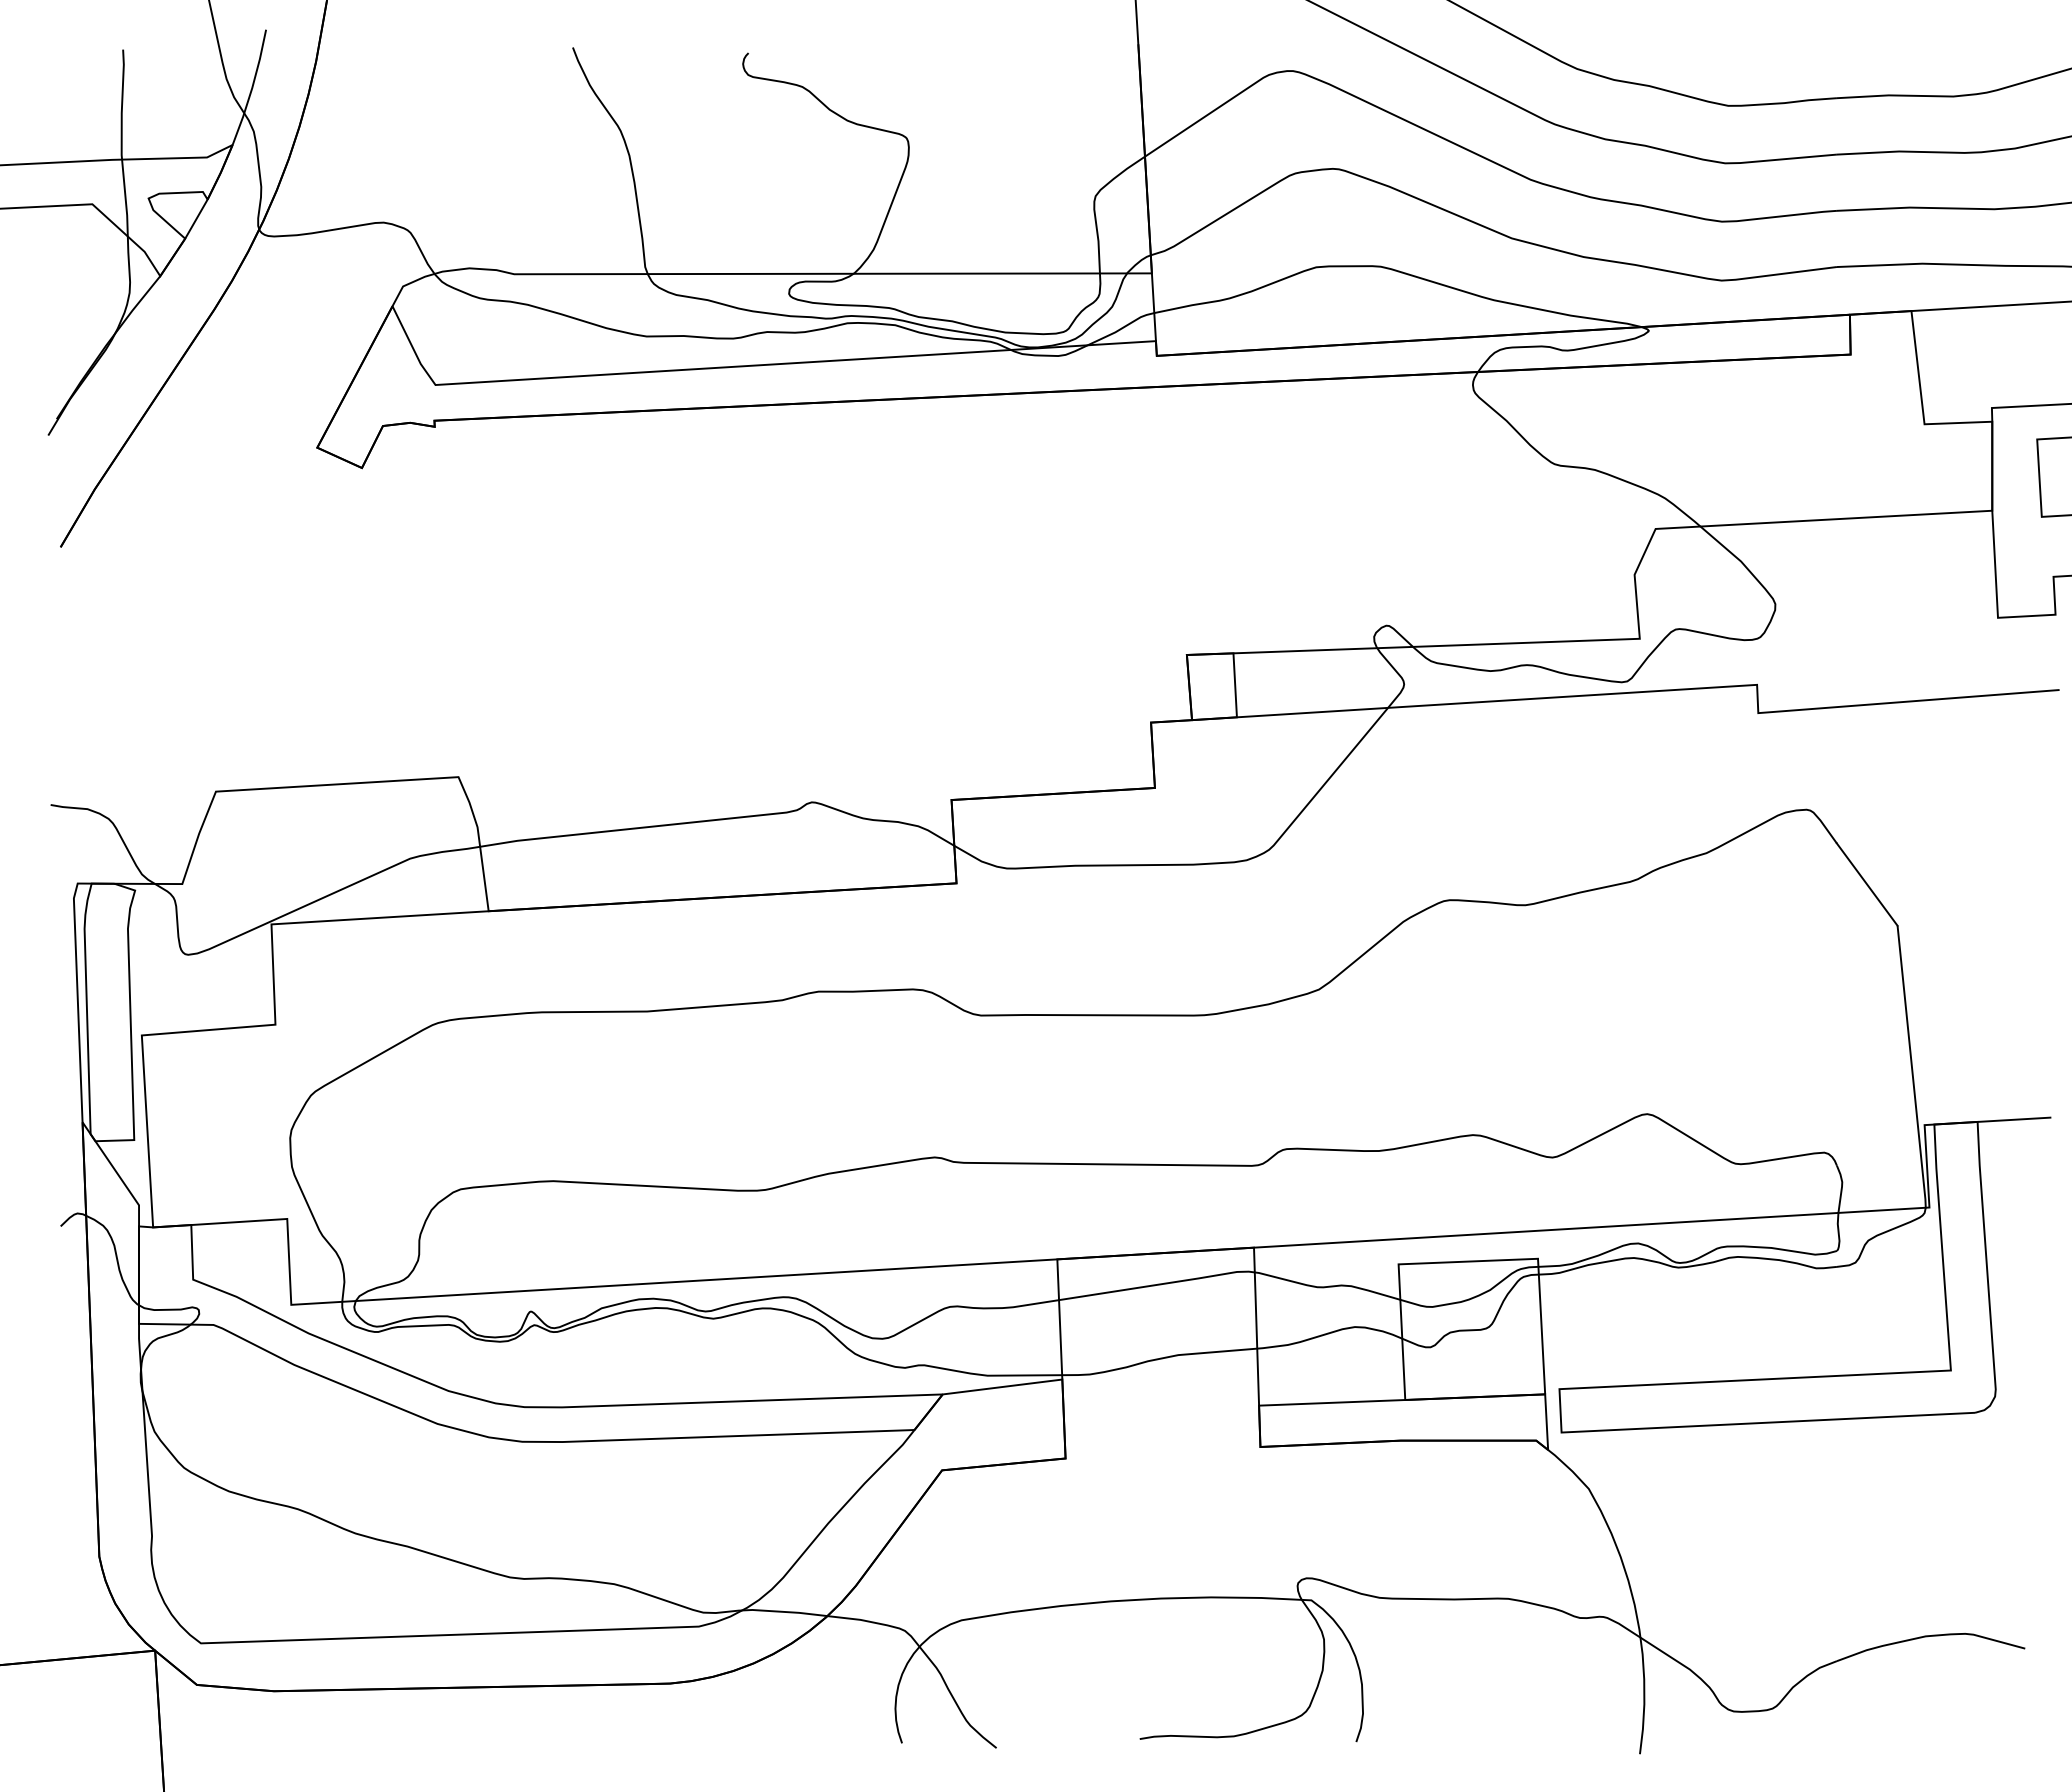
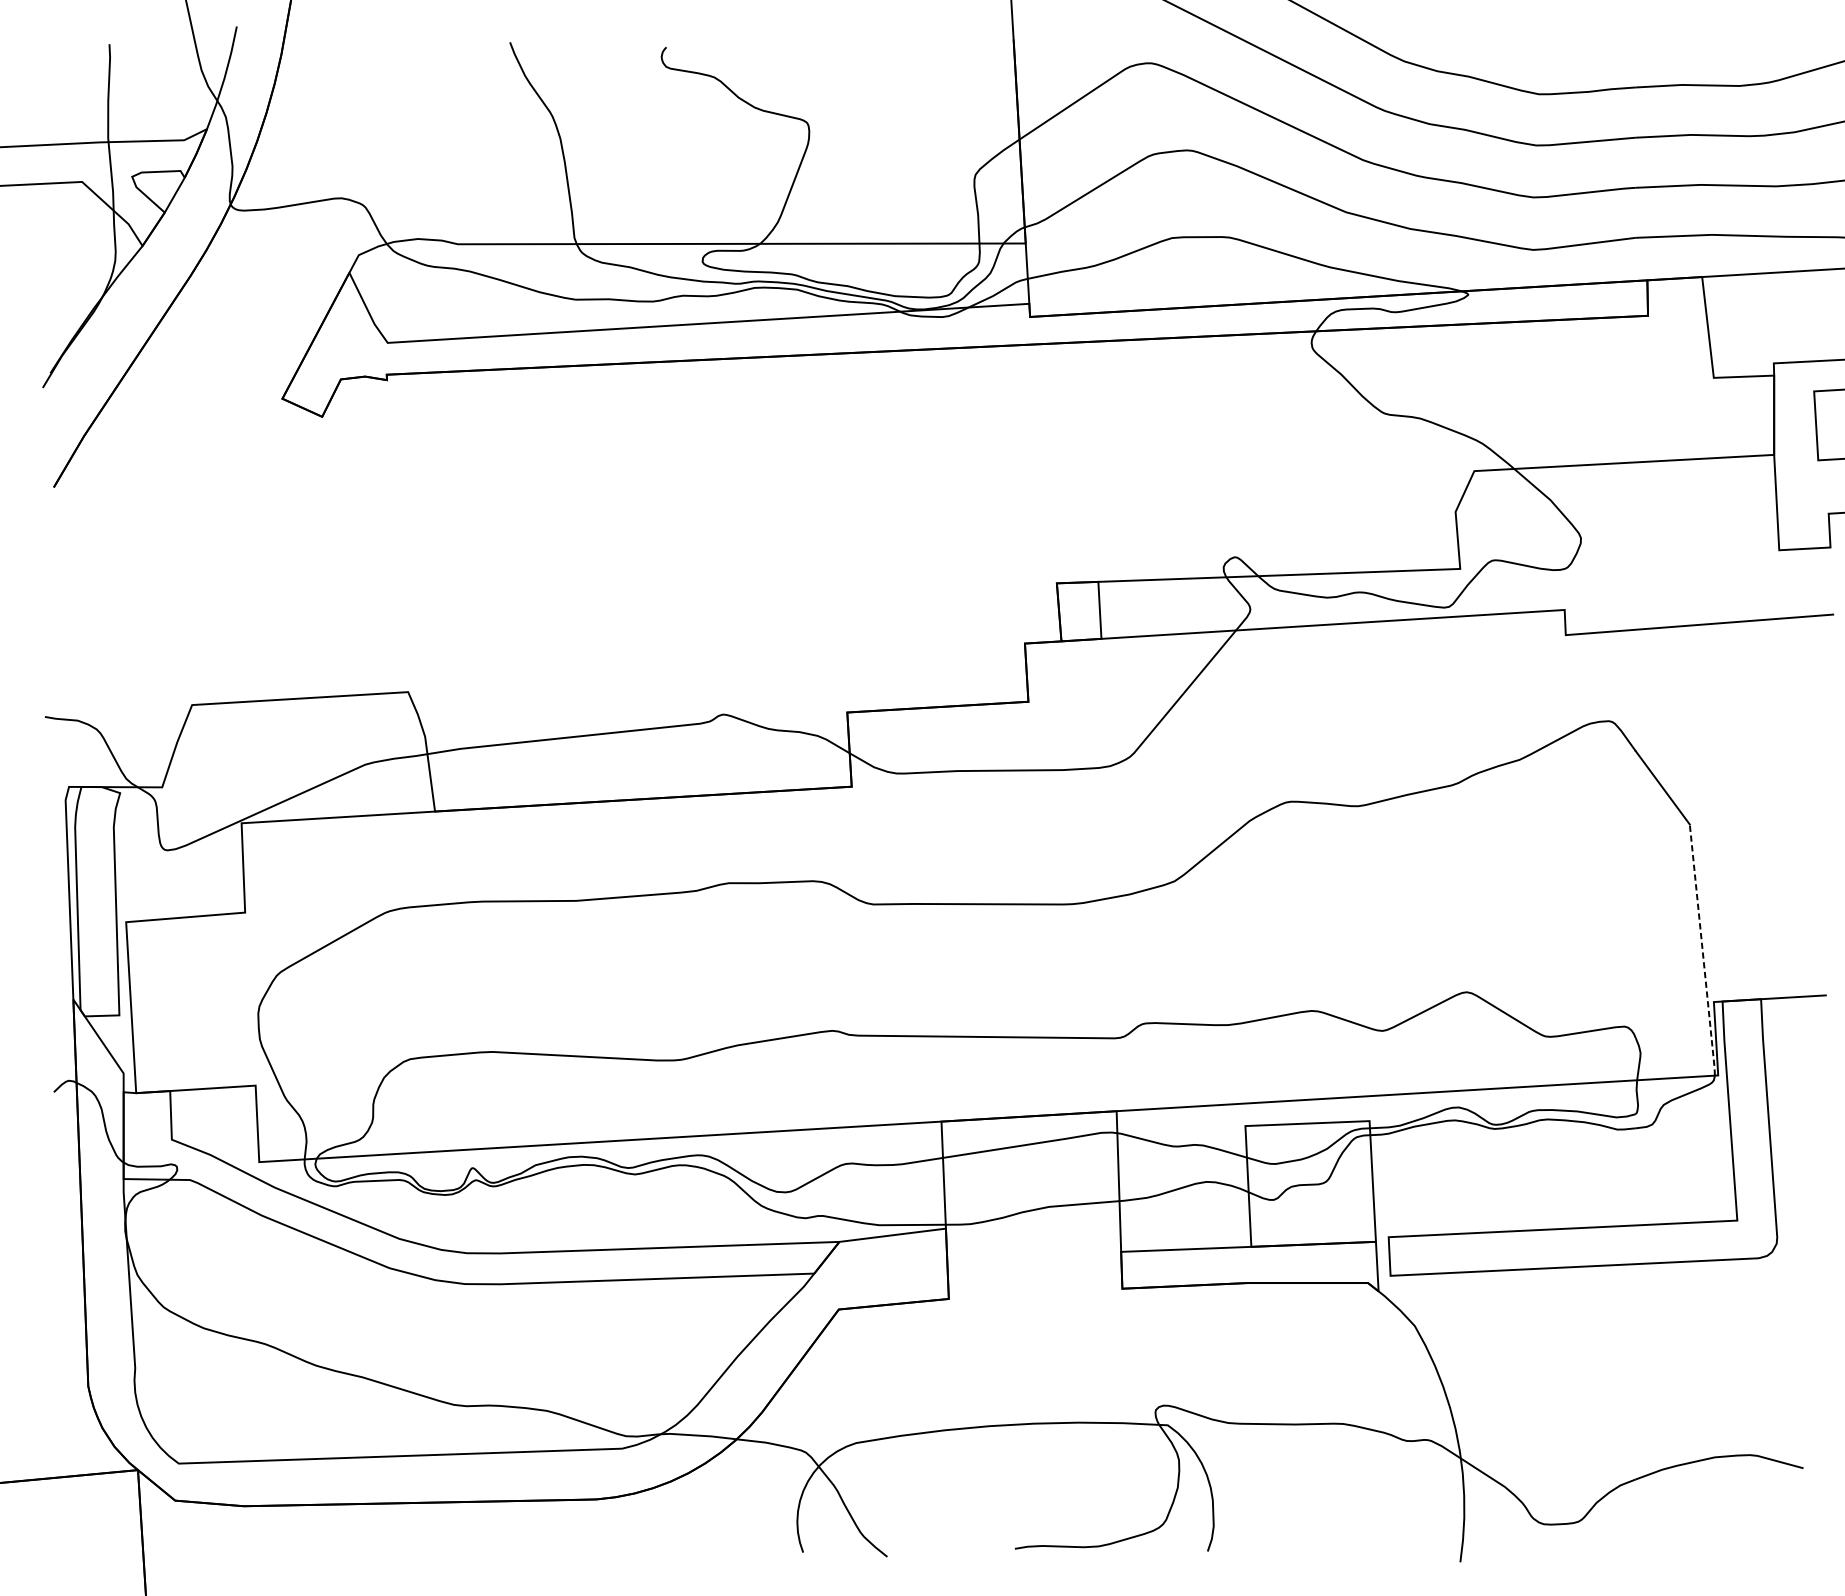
line: (1911, 1066) -> (1702, 949), solid -> dashed

